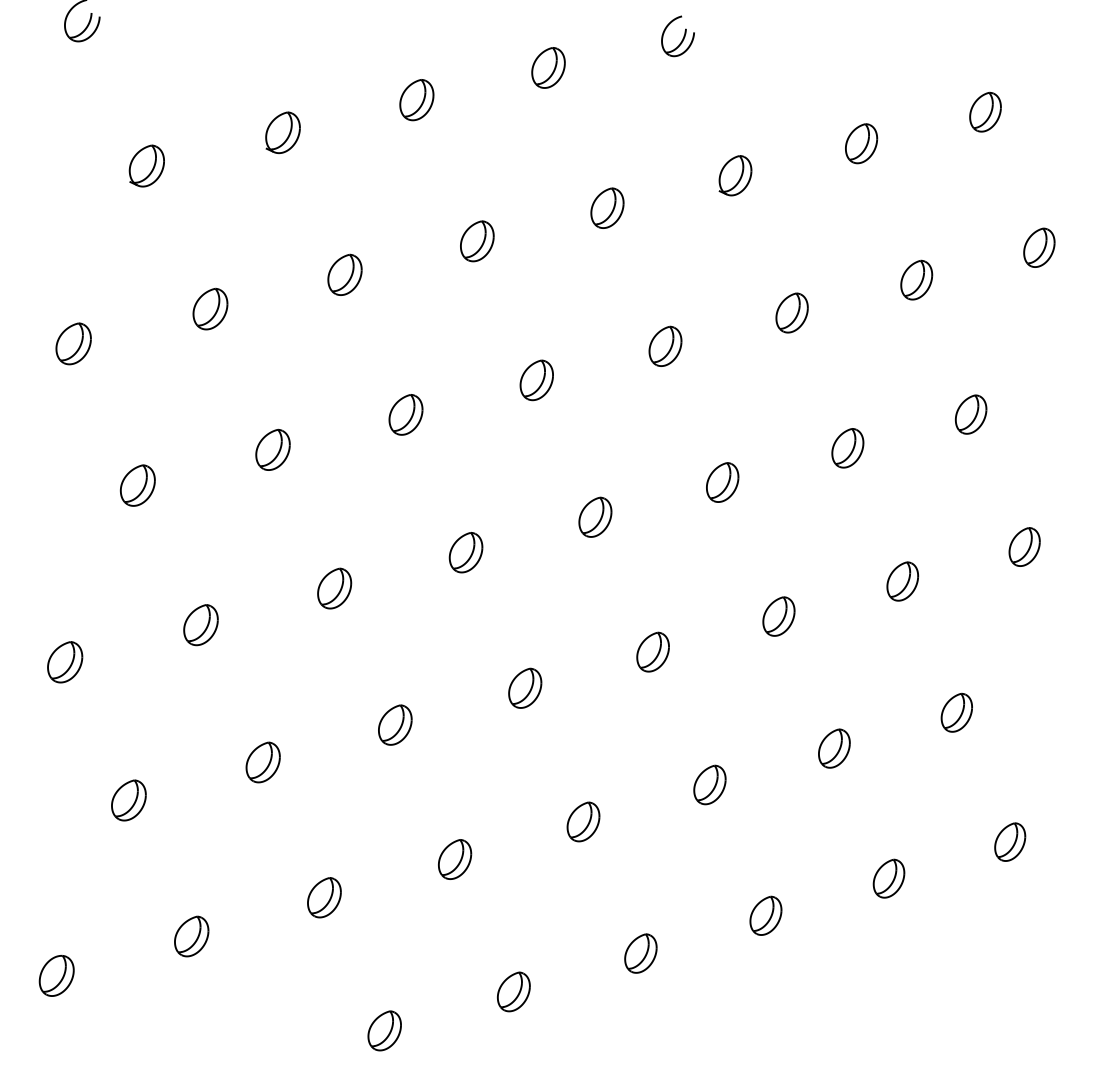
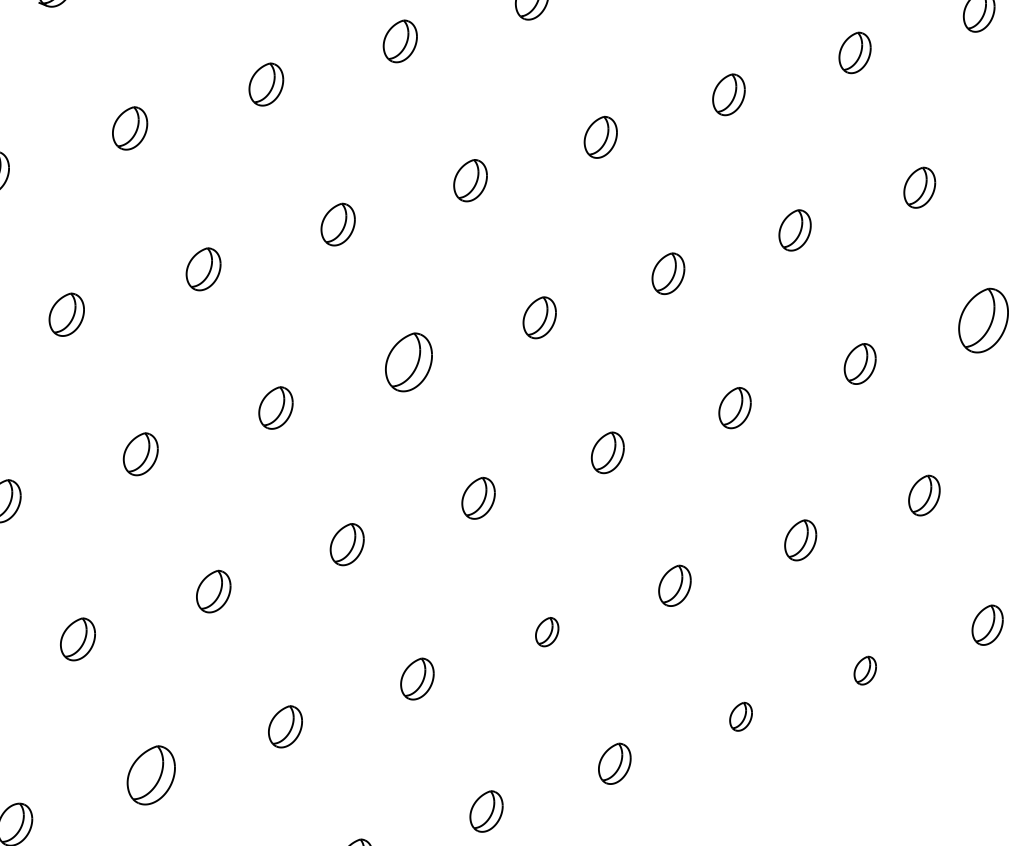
part: (1024, 546) -> (983, 320), size x1.6
part: (465, 552) -> (408, 362), size x1.4
part: (583, 821) -> (547, 631), size x0.7
part: (888, 878) -> (864, 670), size x0.7
part: (765, 915) -> (740, 716), size x0.7
part: (191, 936) -> (151, 775), size x1.4

